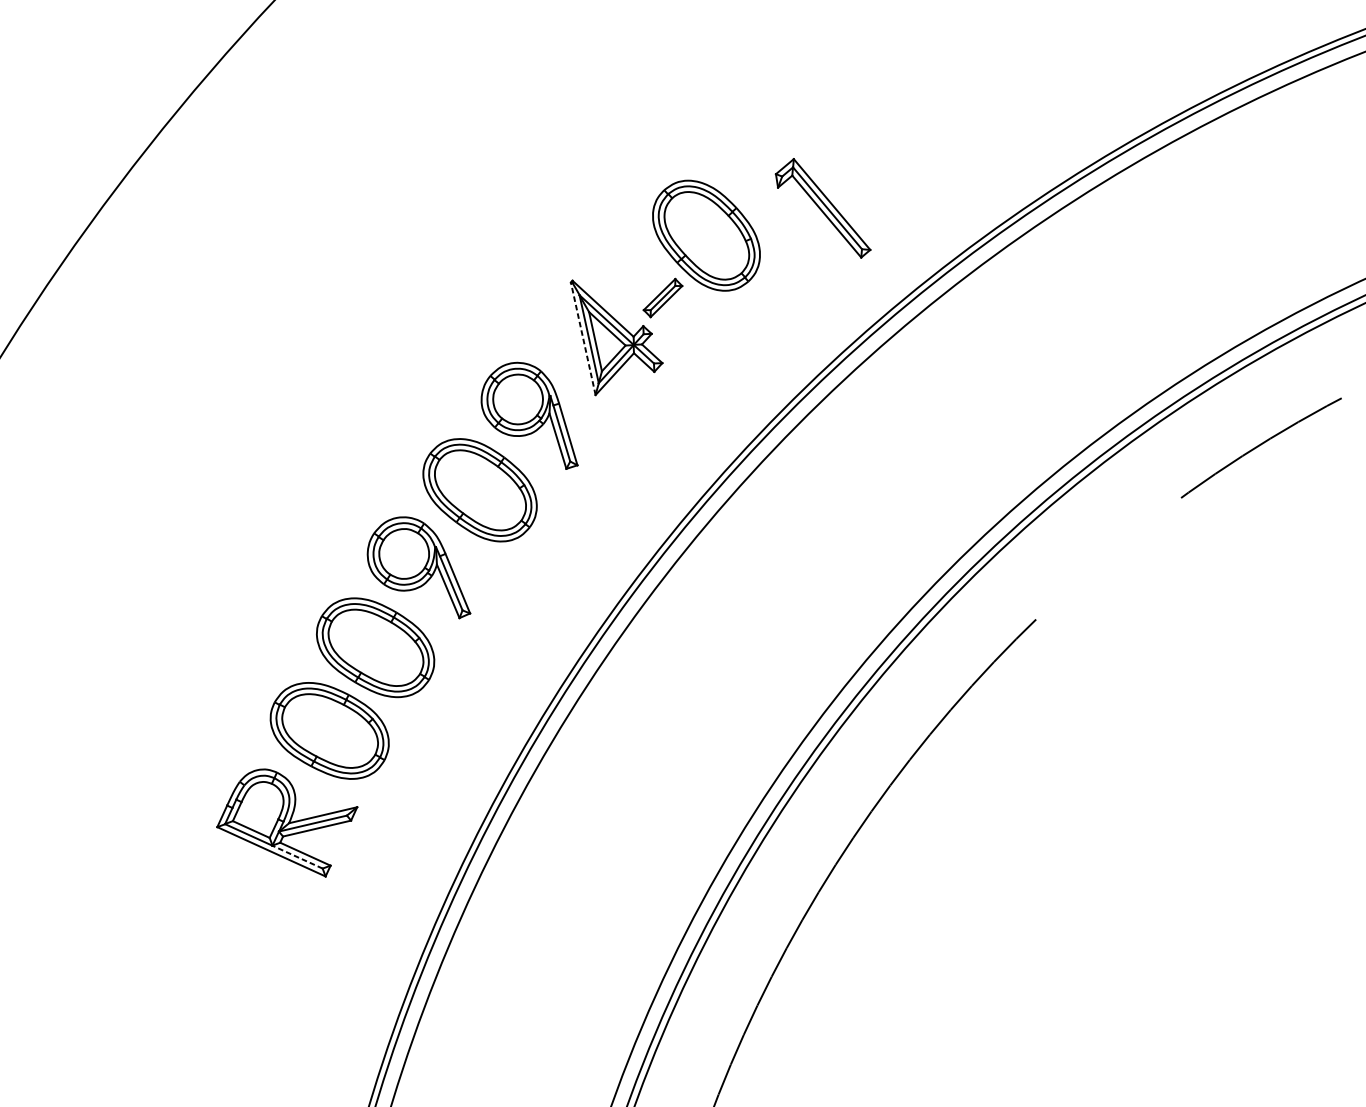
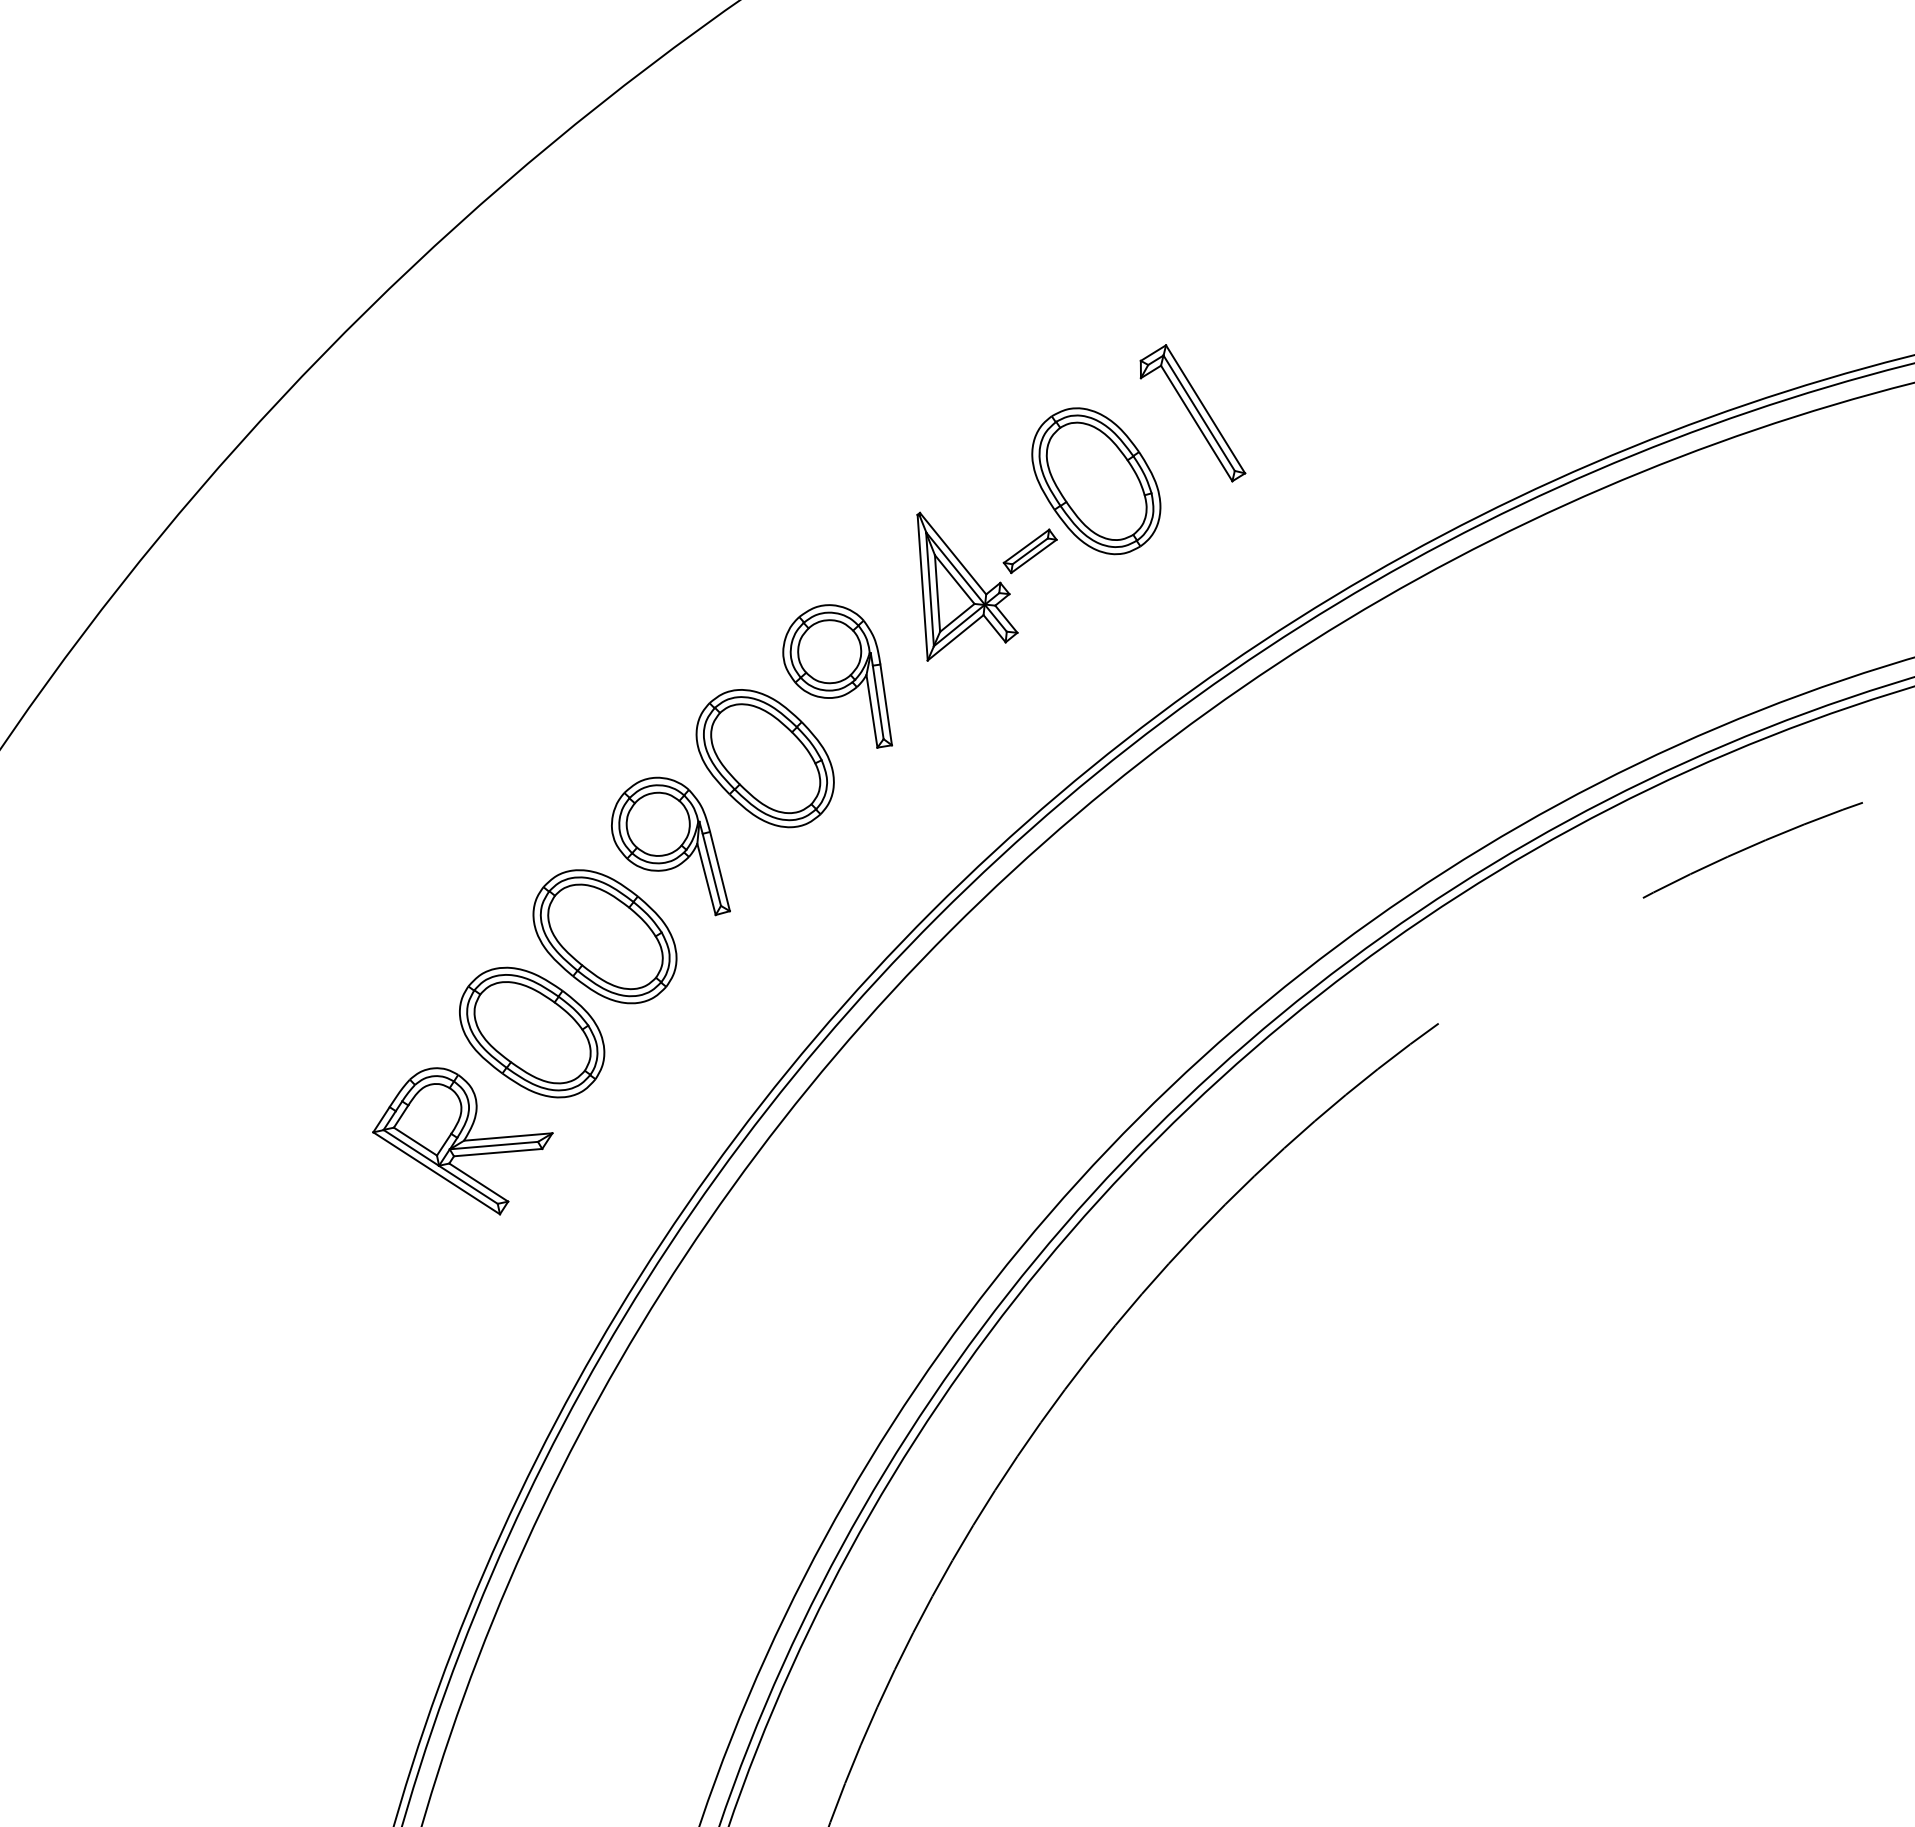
part: (822, 209) -> (1192, 413), moved
line: (583, 338) -> (922, 587), dashed -> solid
line: (296, 856) -> (467, 1184), dashed -> solid

